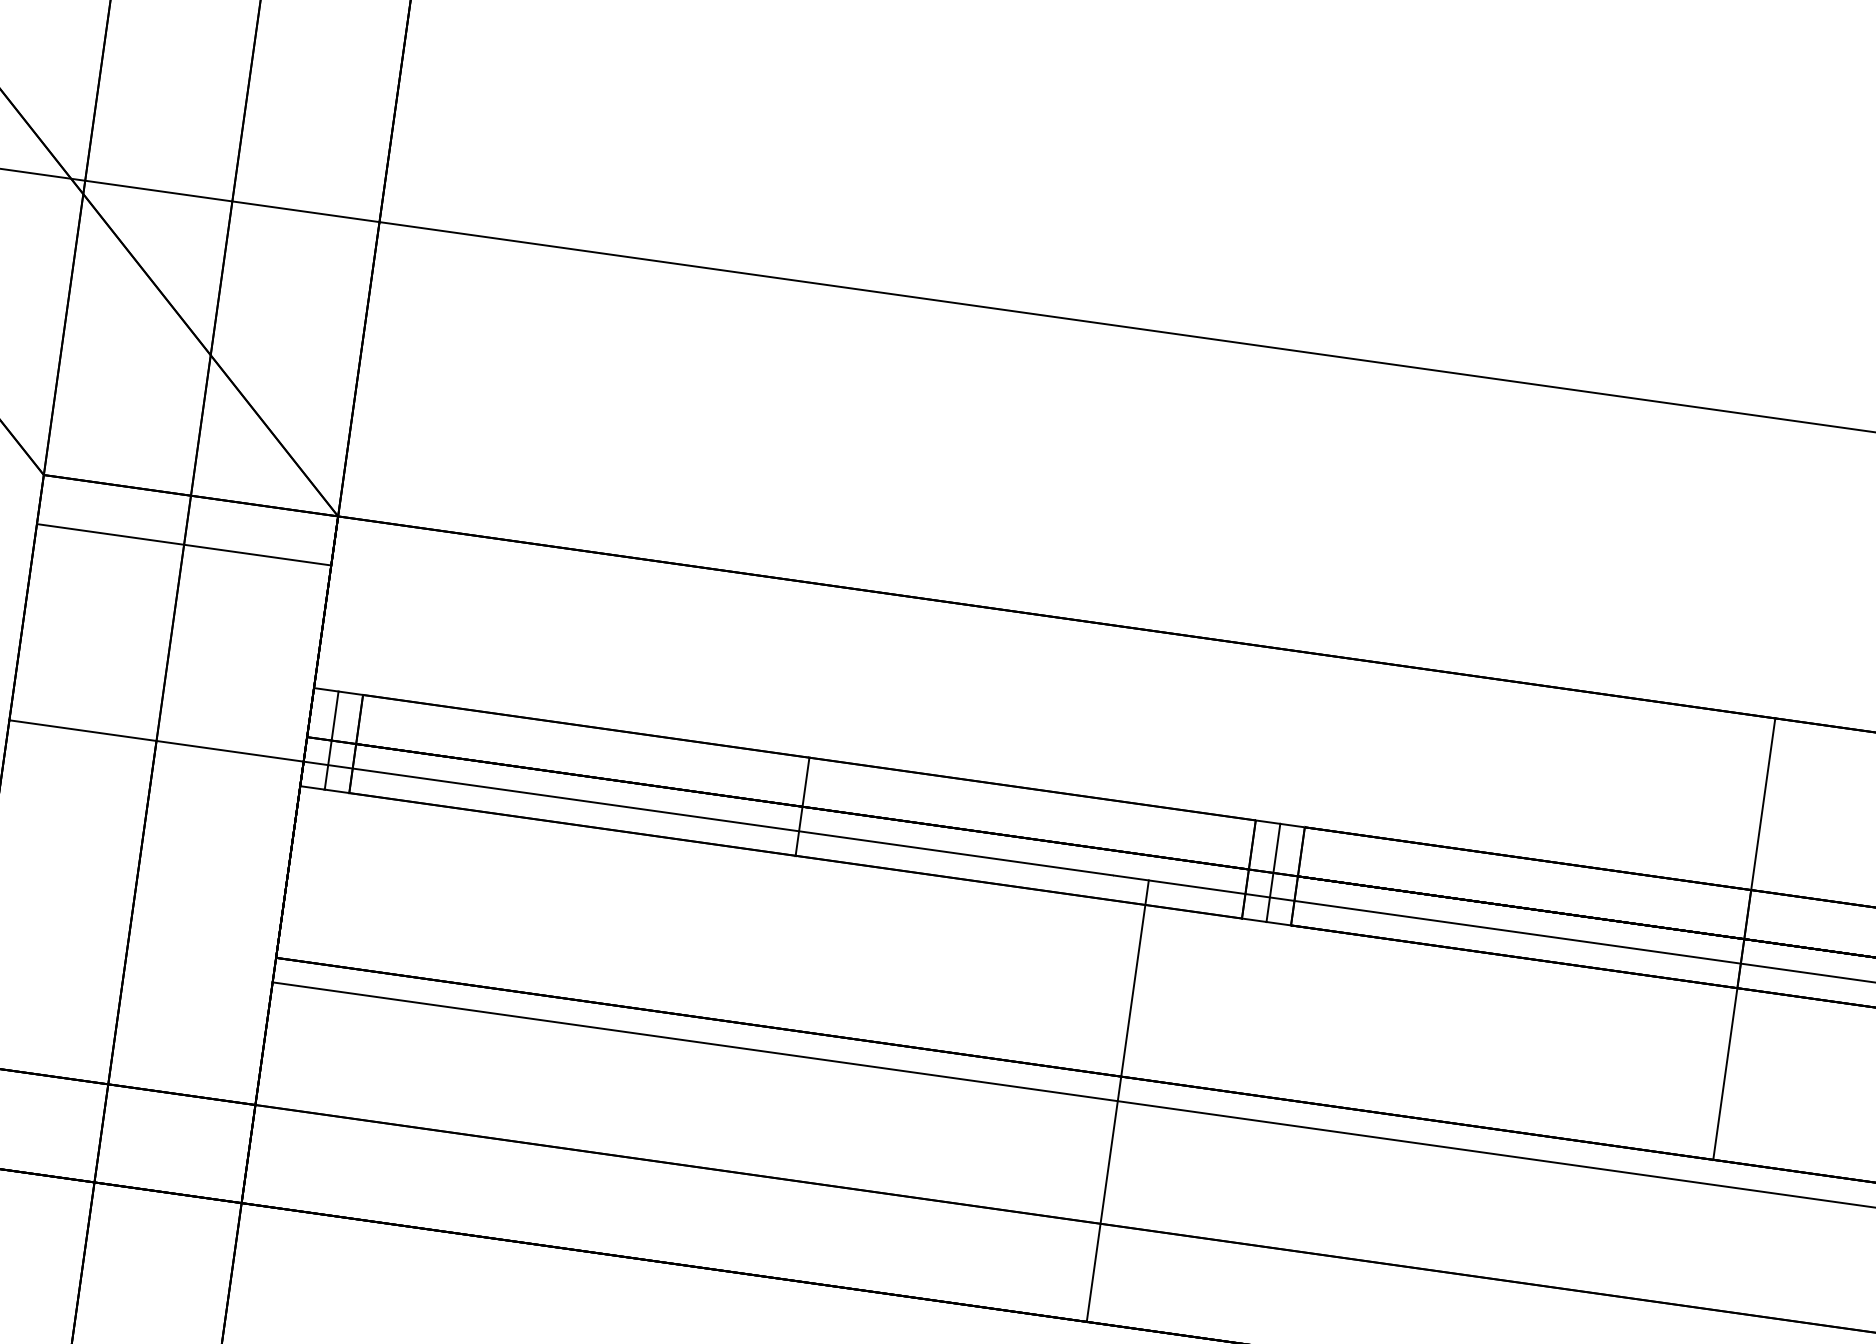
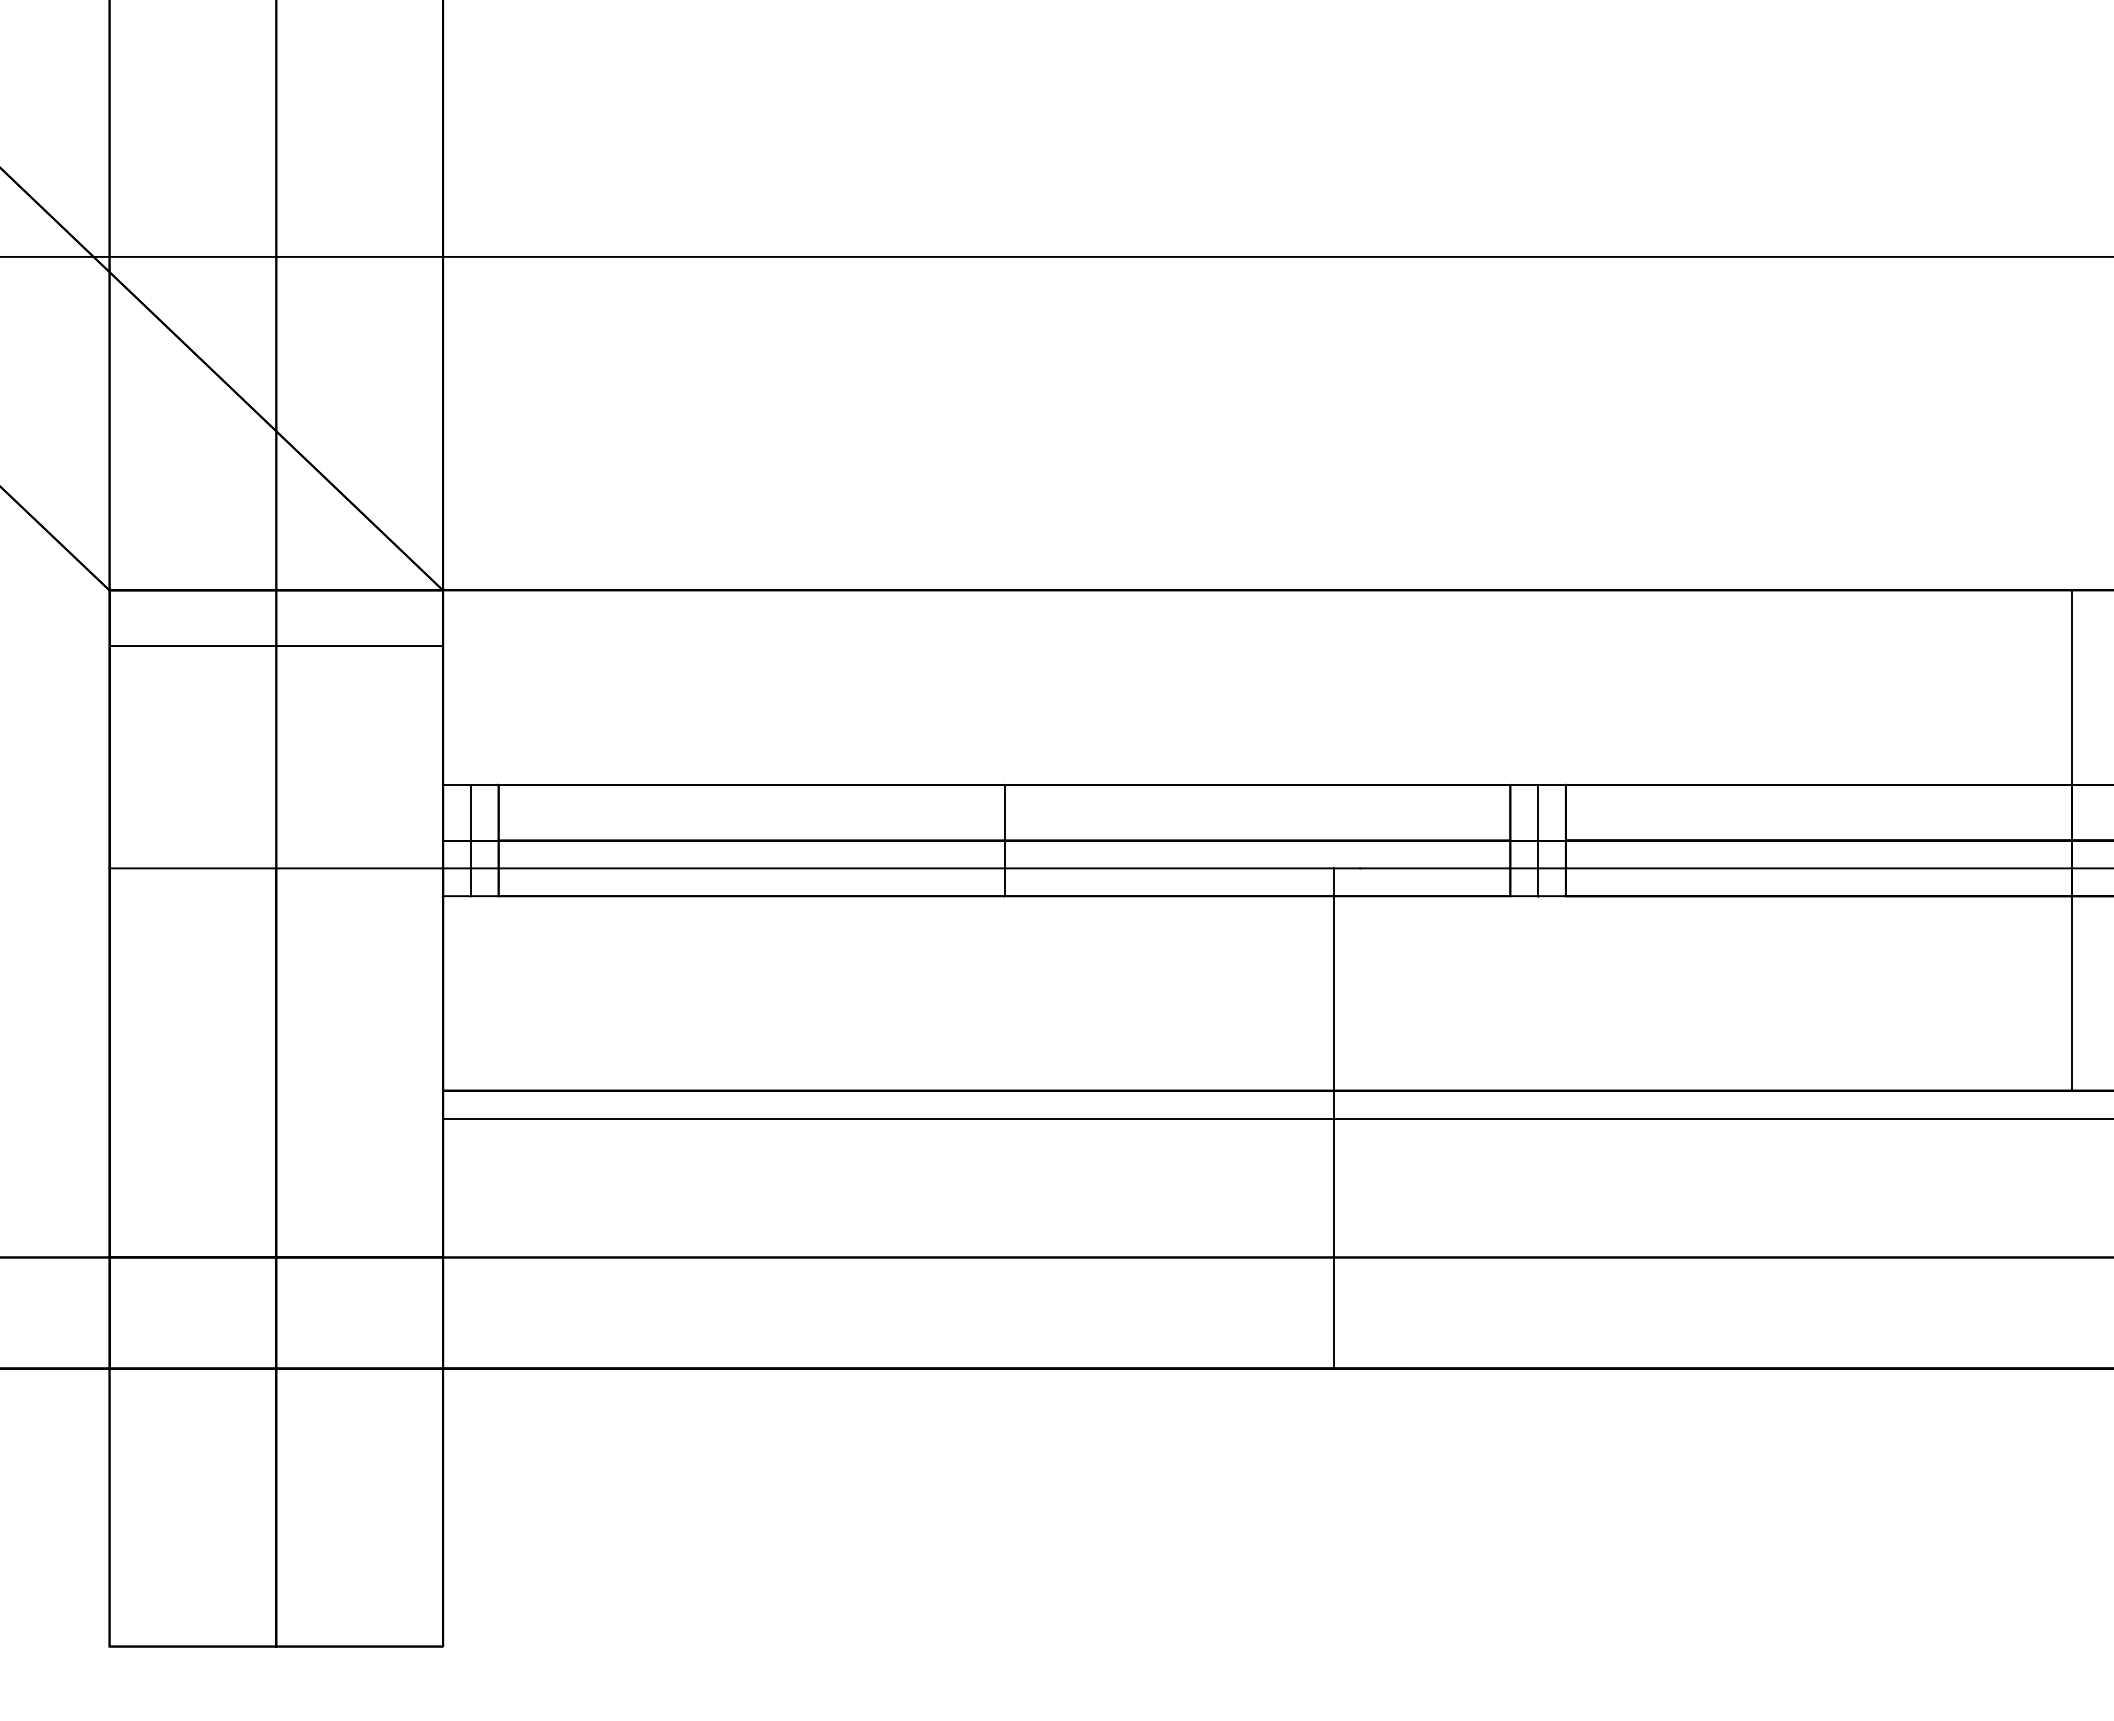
line: (1117, 1101) -> (1333, 1118), moved

